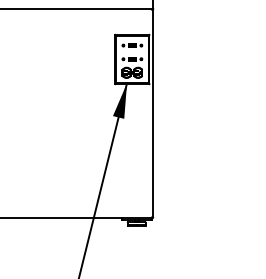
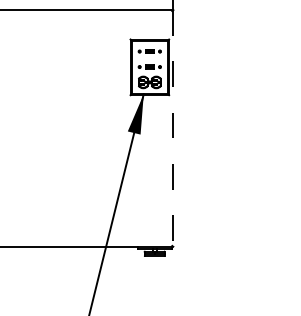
line: (153, 113) -> (173, 128), solid -> dashed

